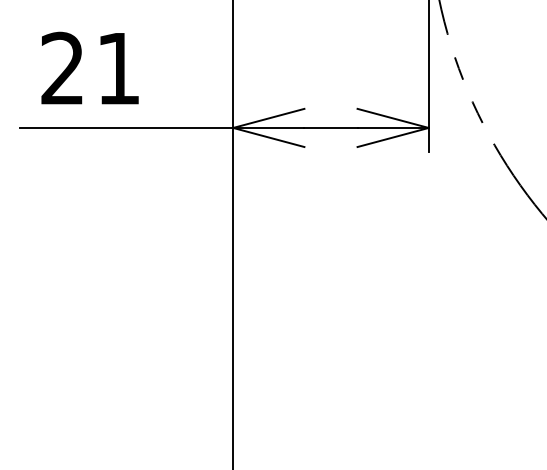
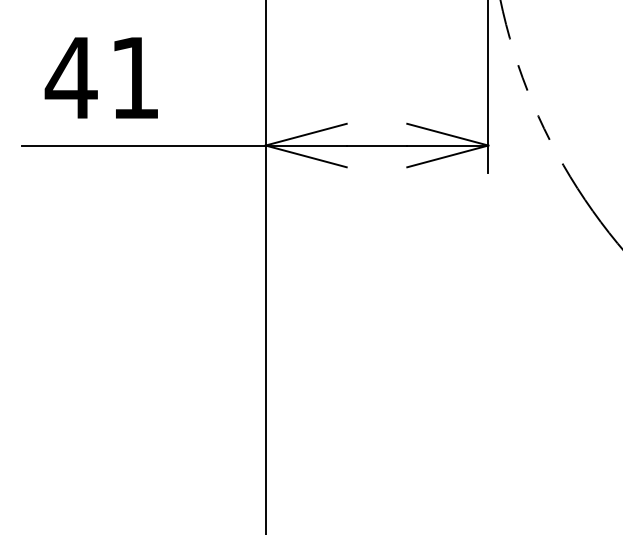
text: (62, 67) -> (71, 76), 21 -> 41

